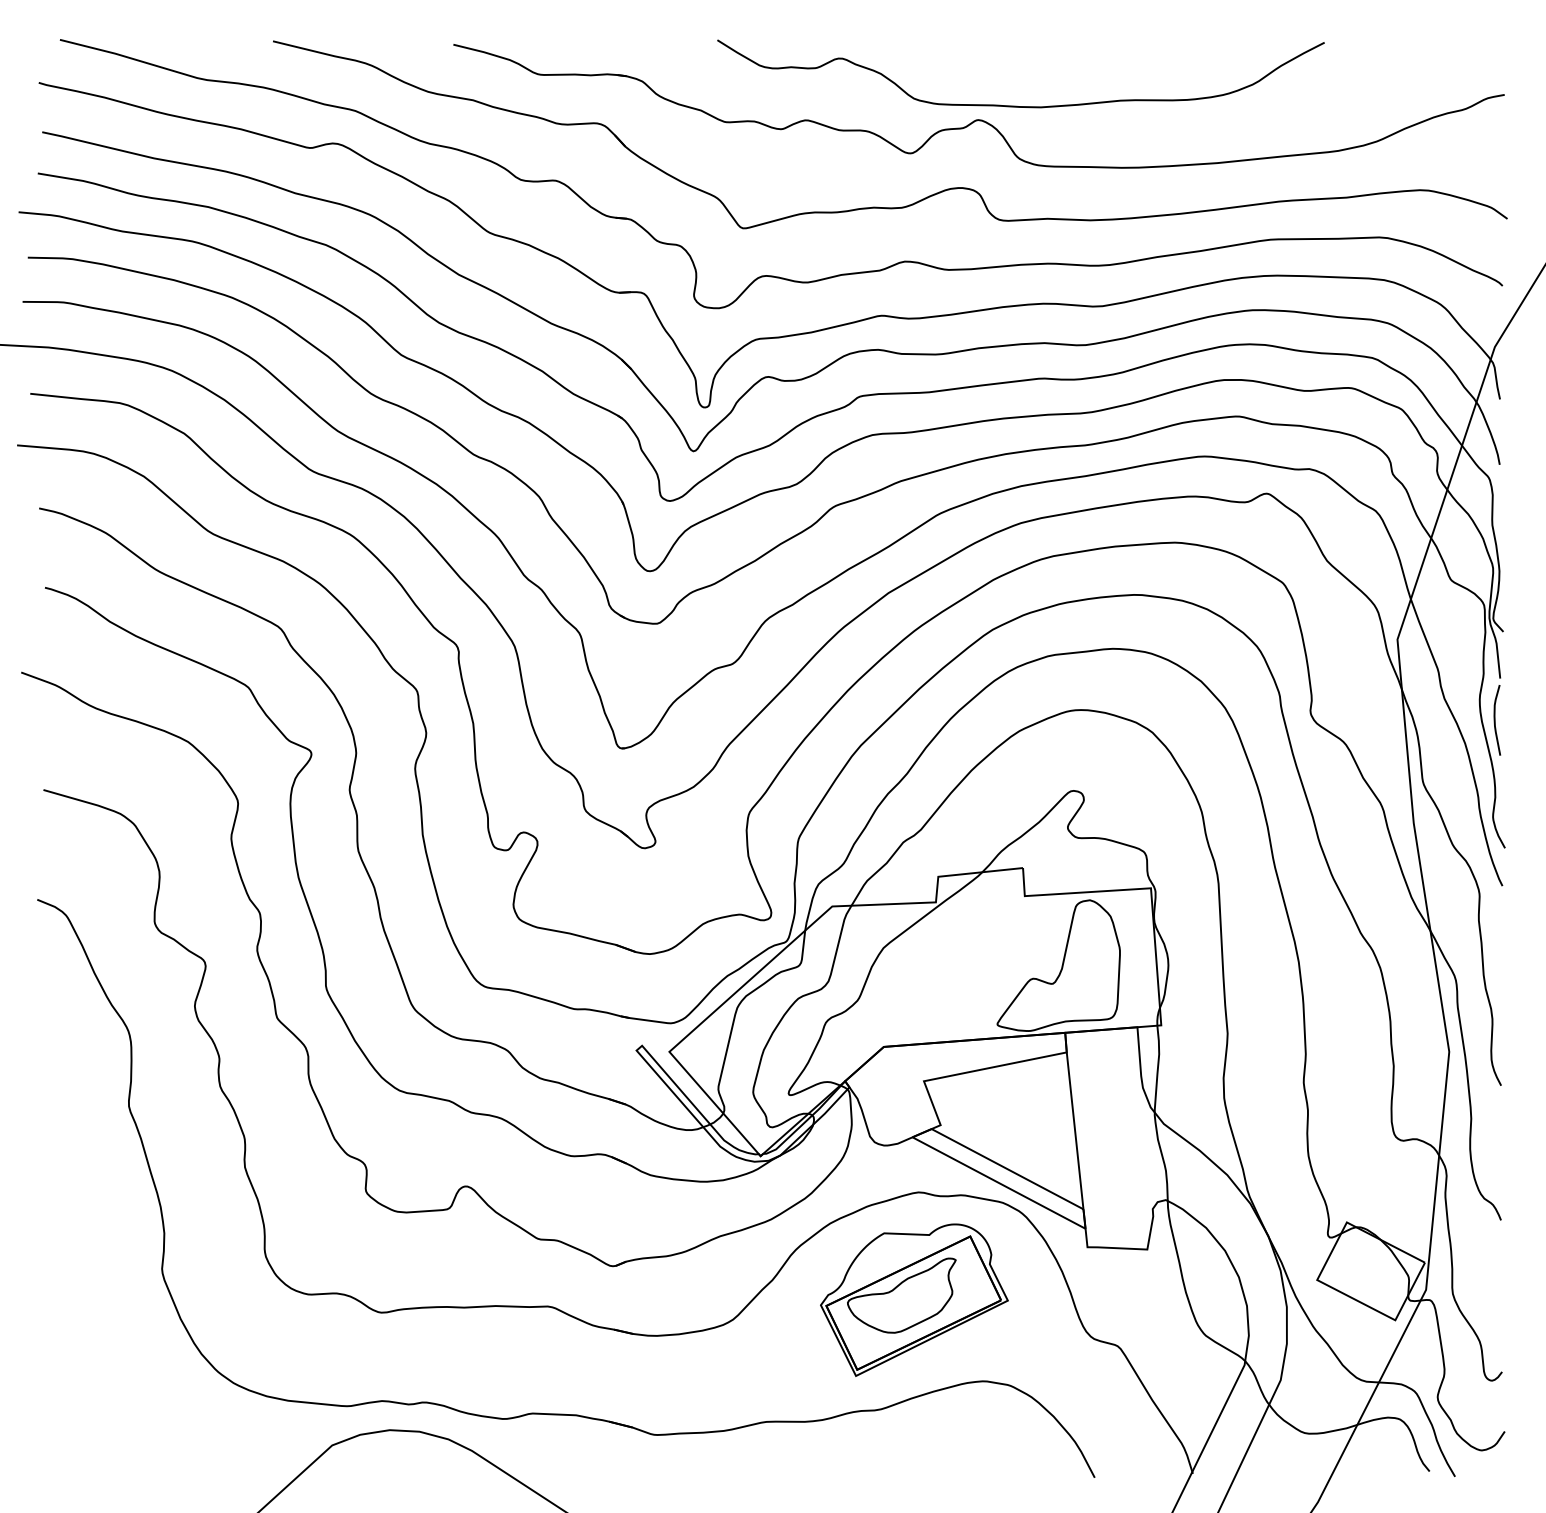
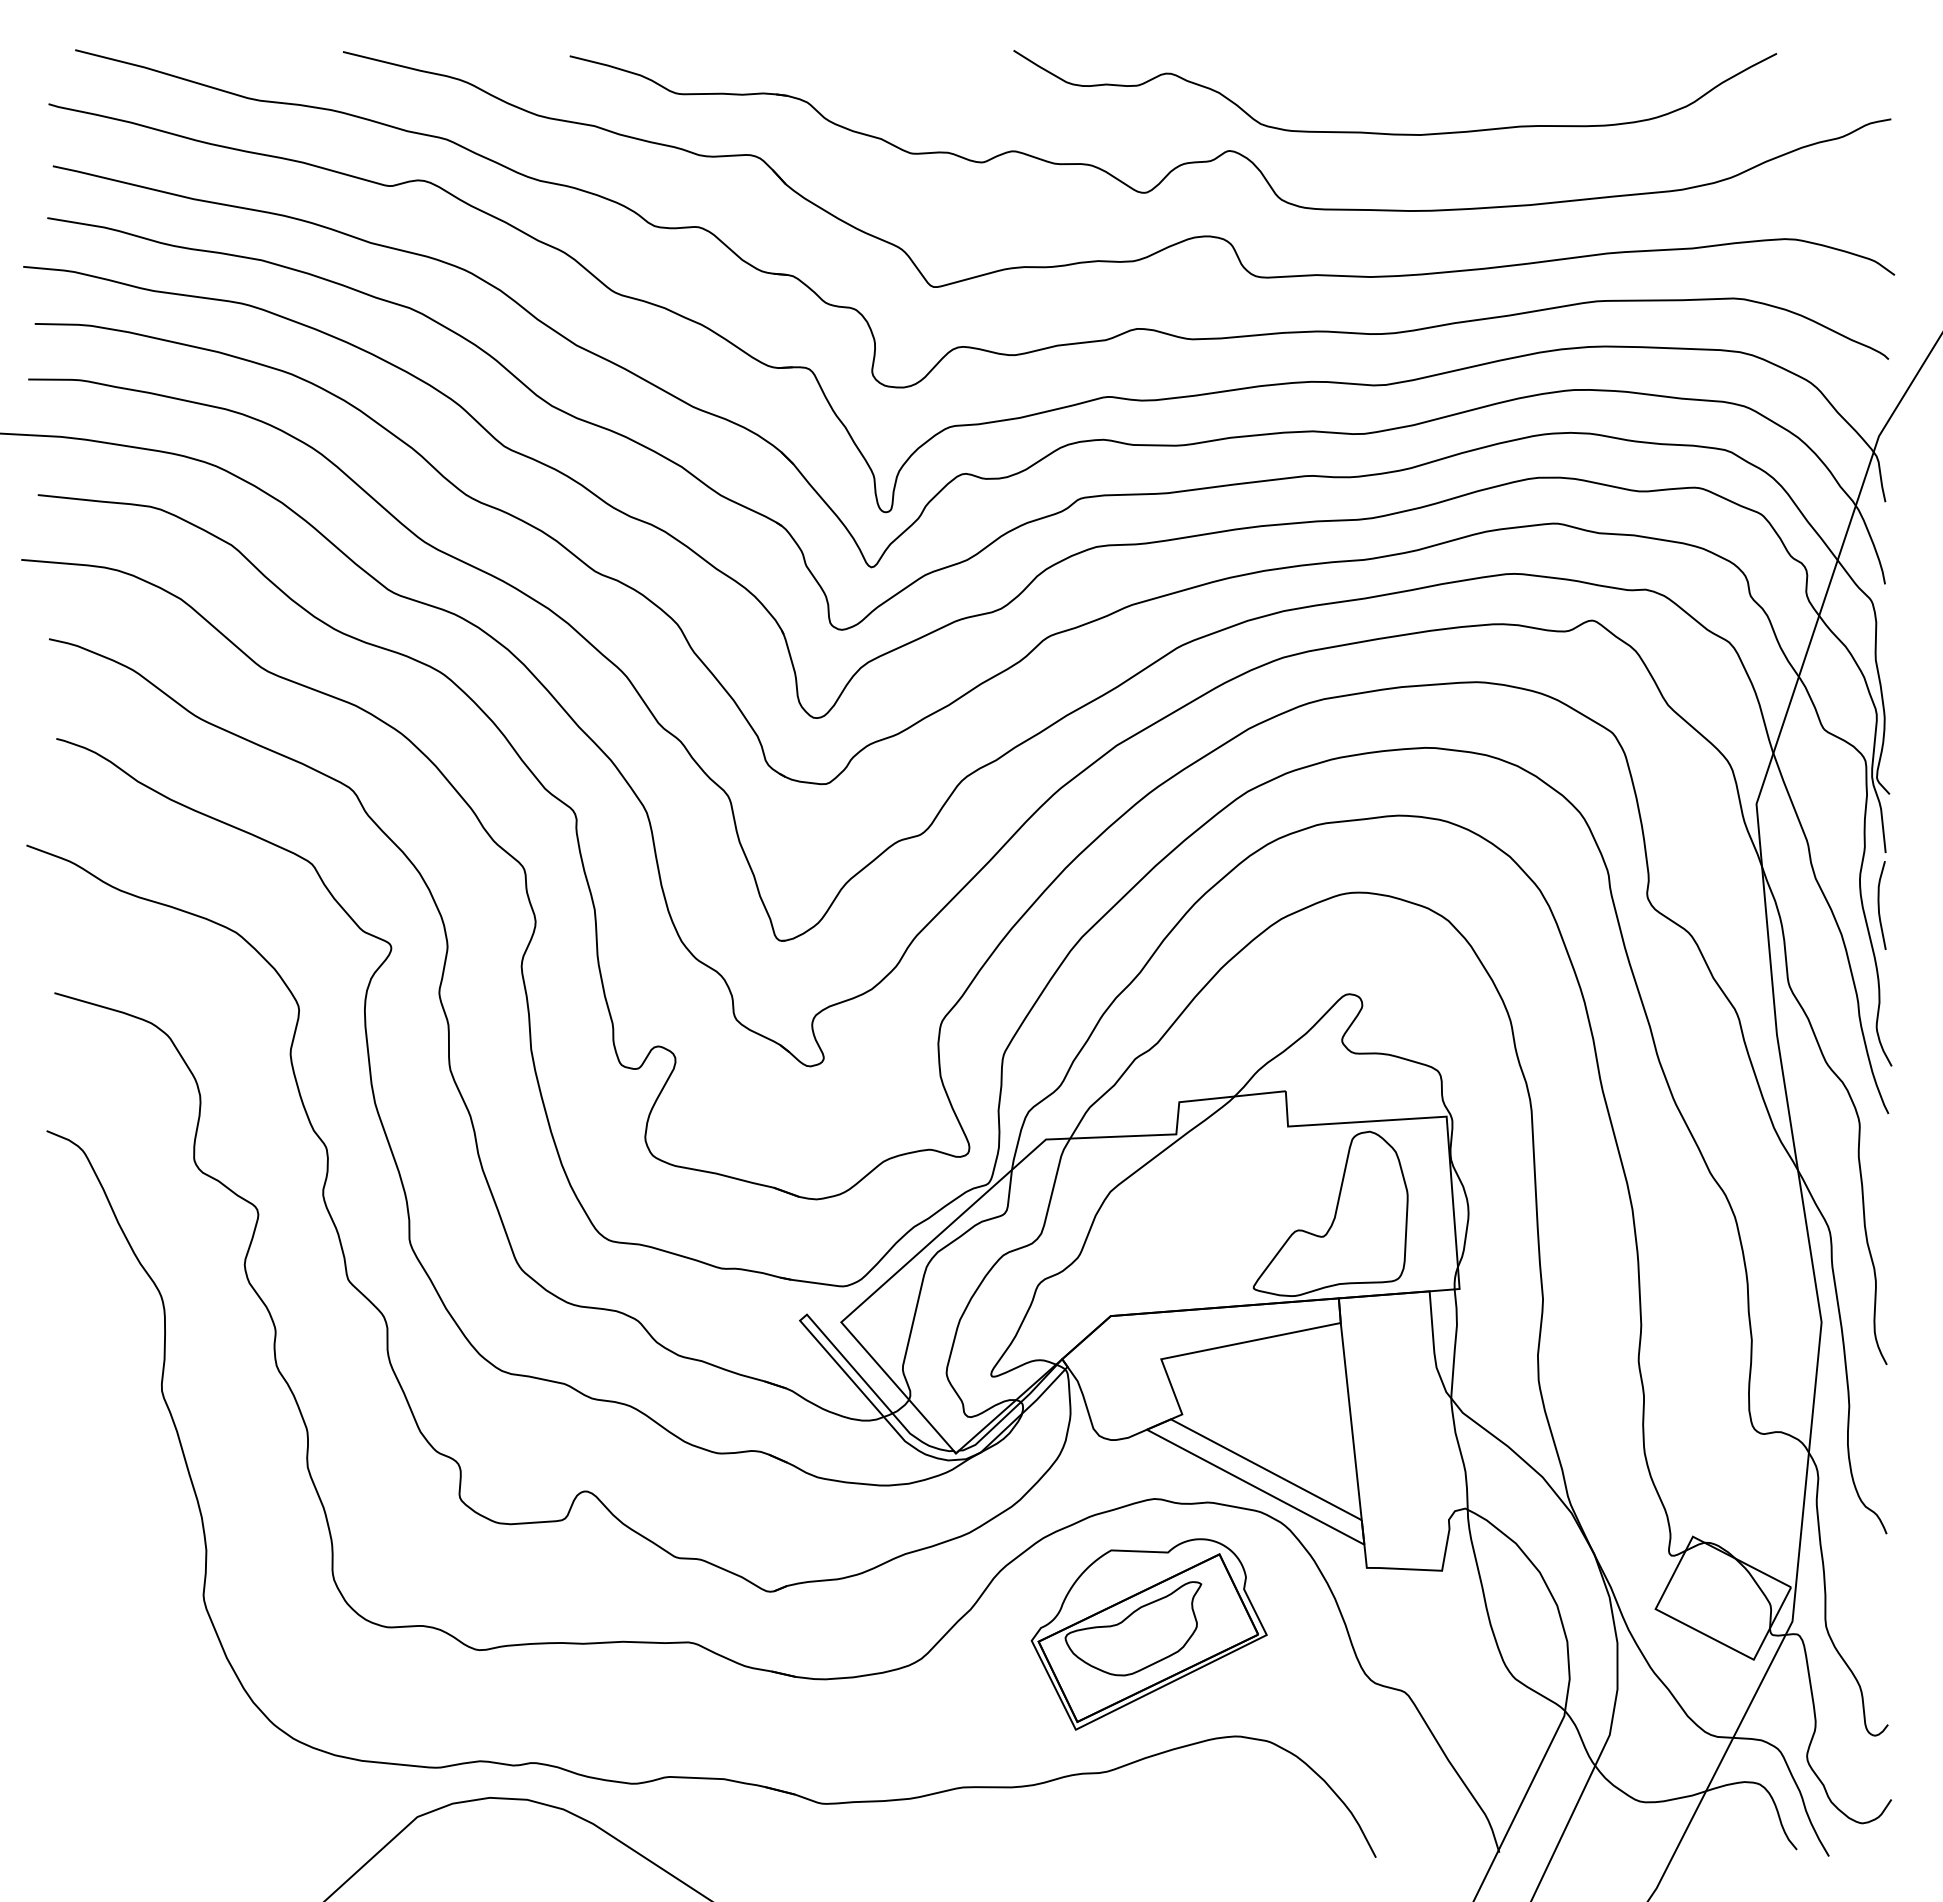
curve: (1021, 106) -> (1395, 133), moved

